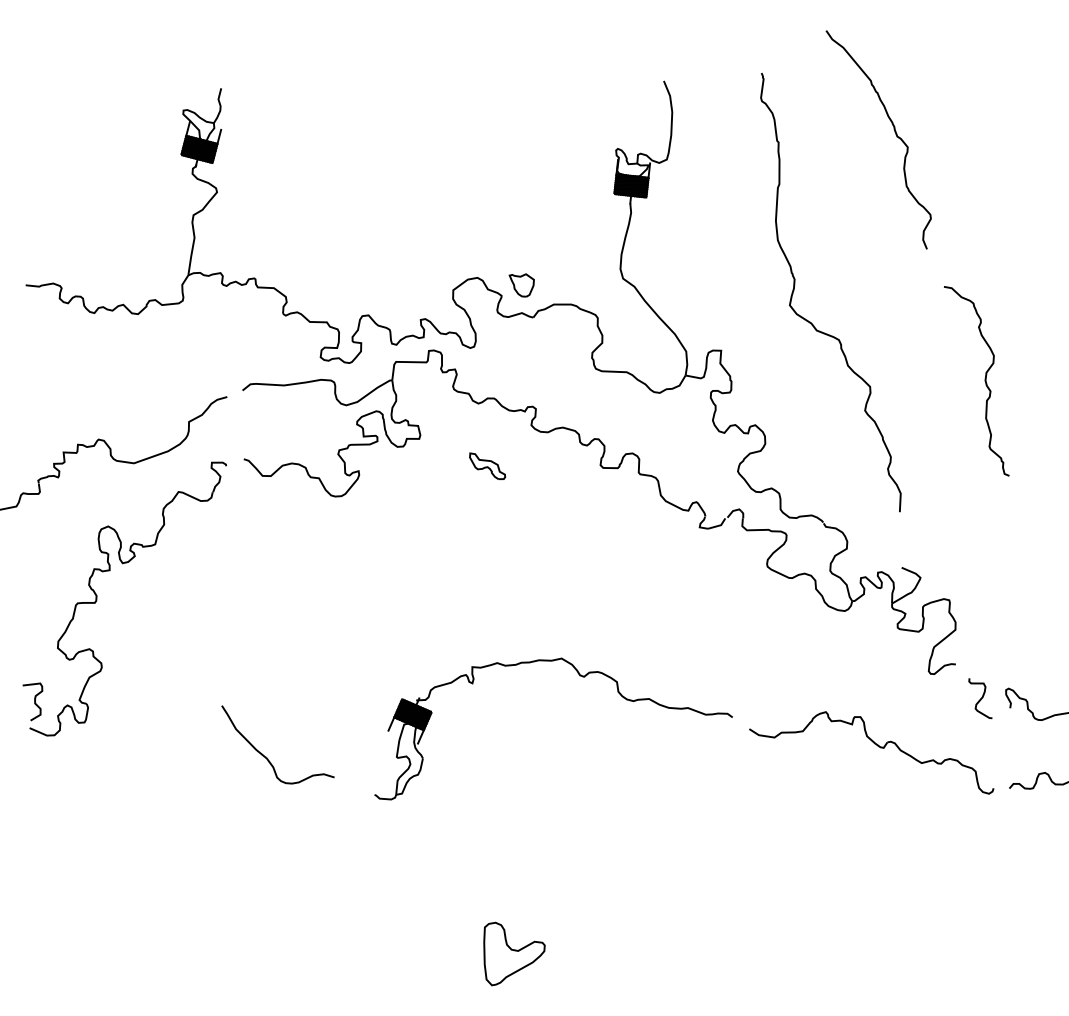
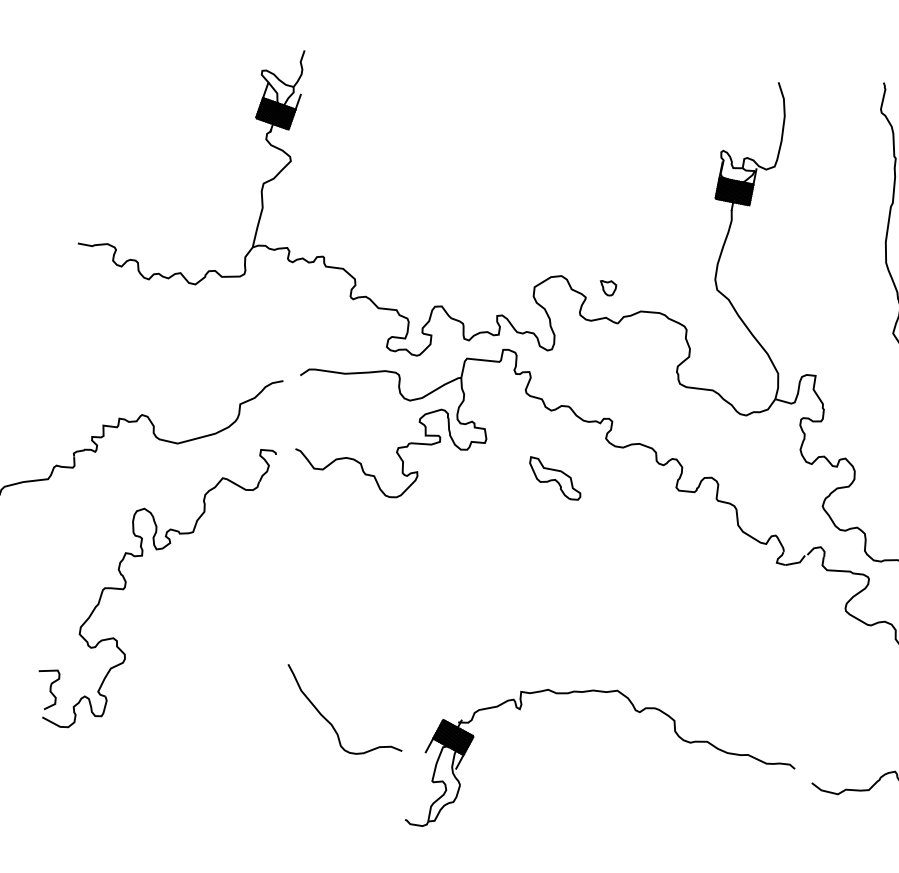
part: (521, 285) -> (607, 288), size x0.6
part: (487, 465) -> (555, 477), size x1.4
curve: (266, 756) -> (331, 722), moved

